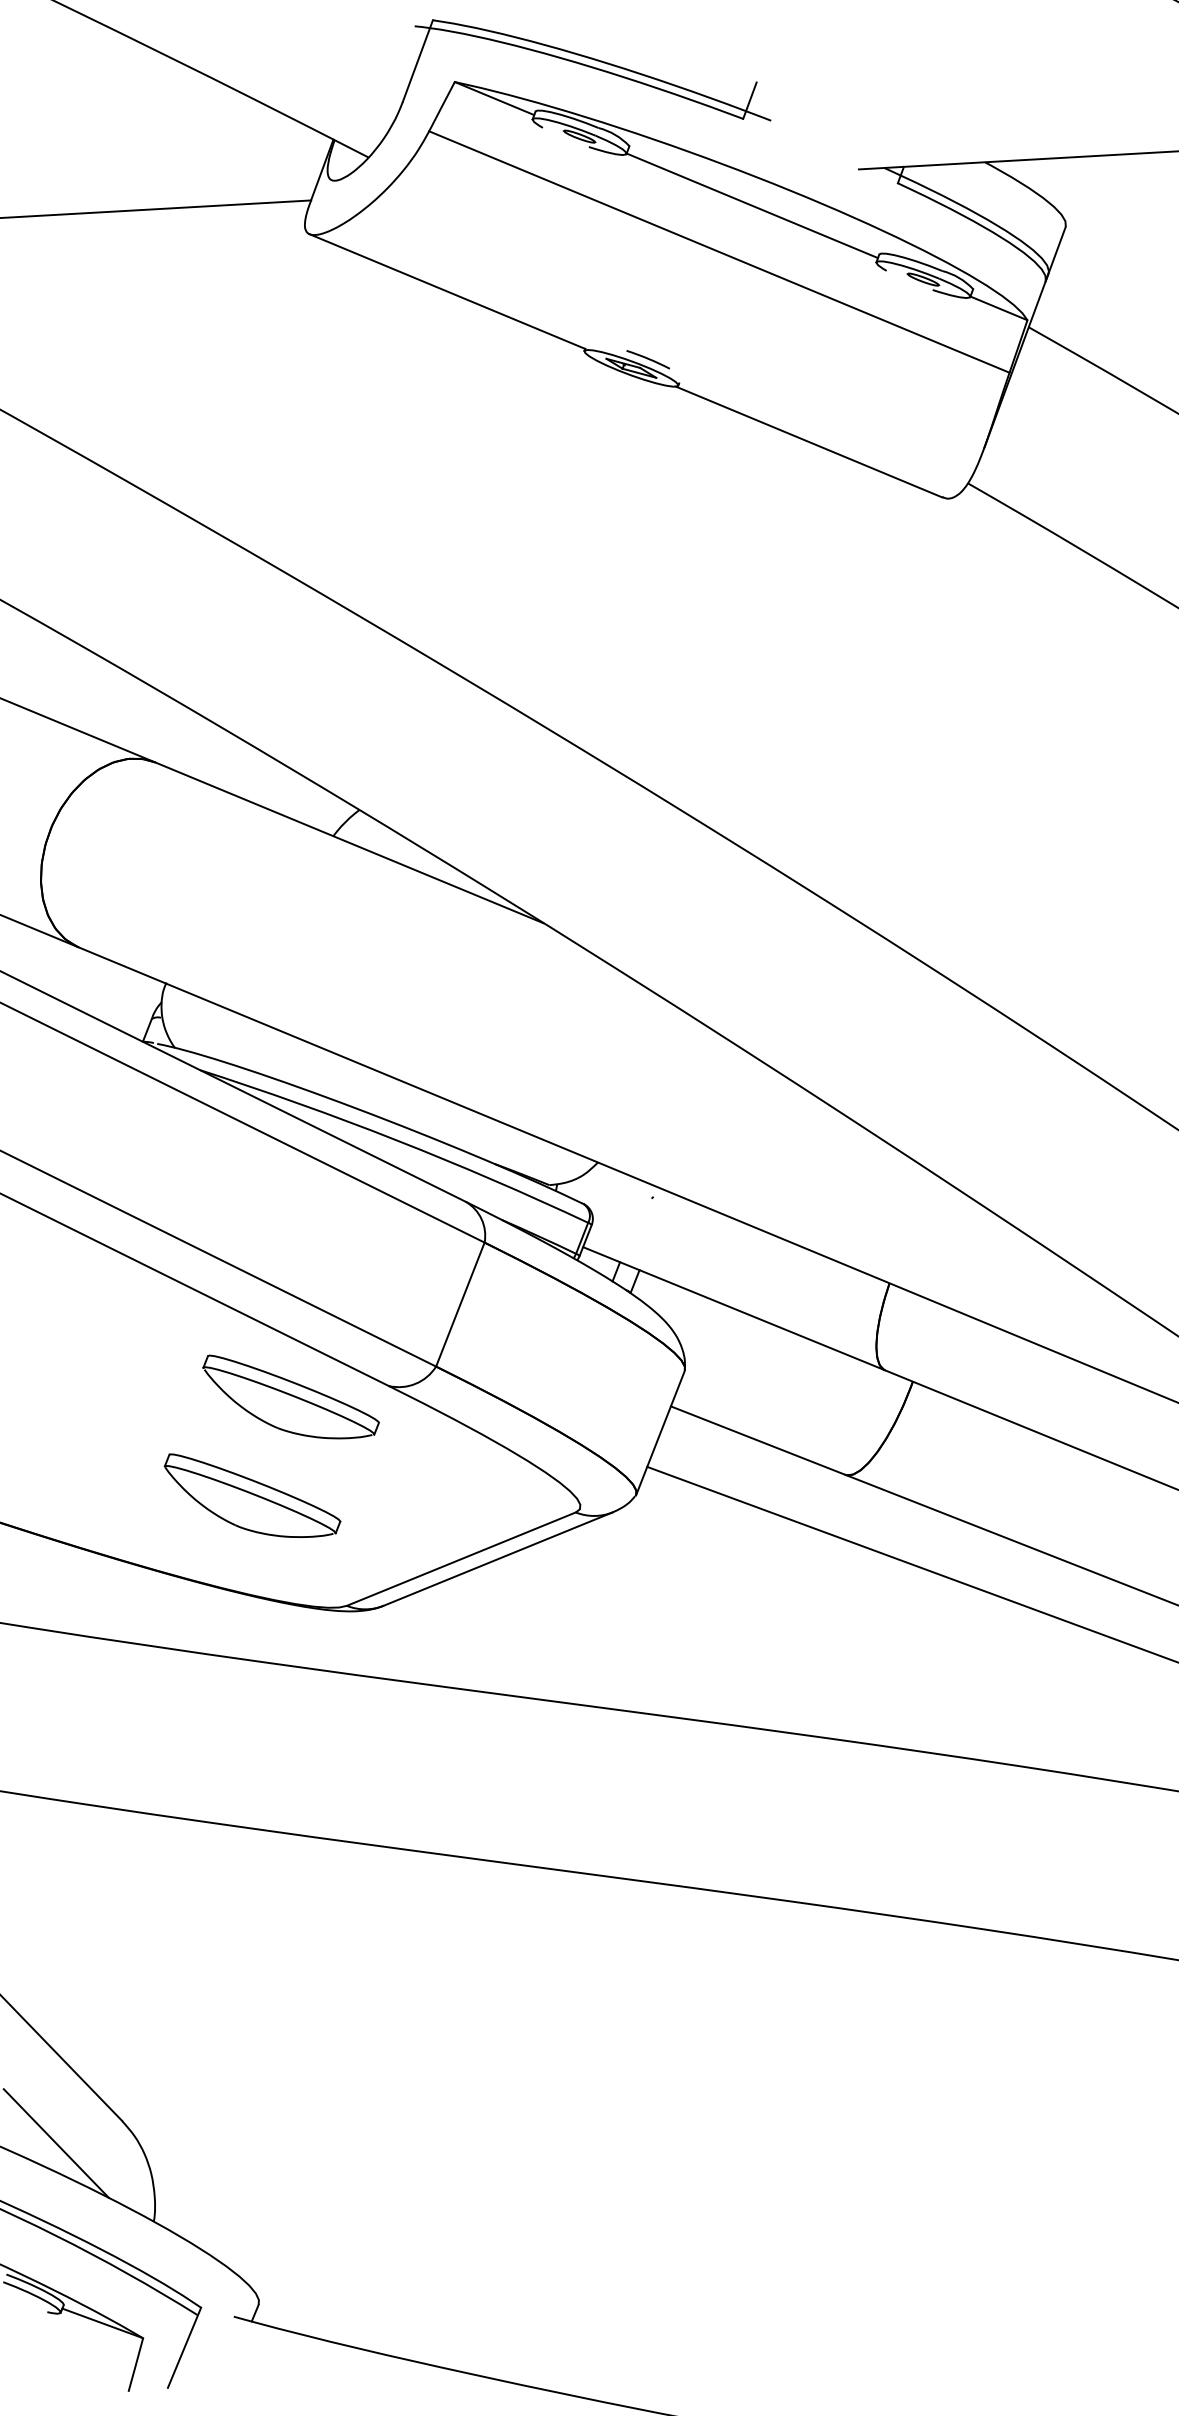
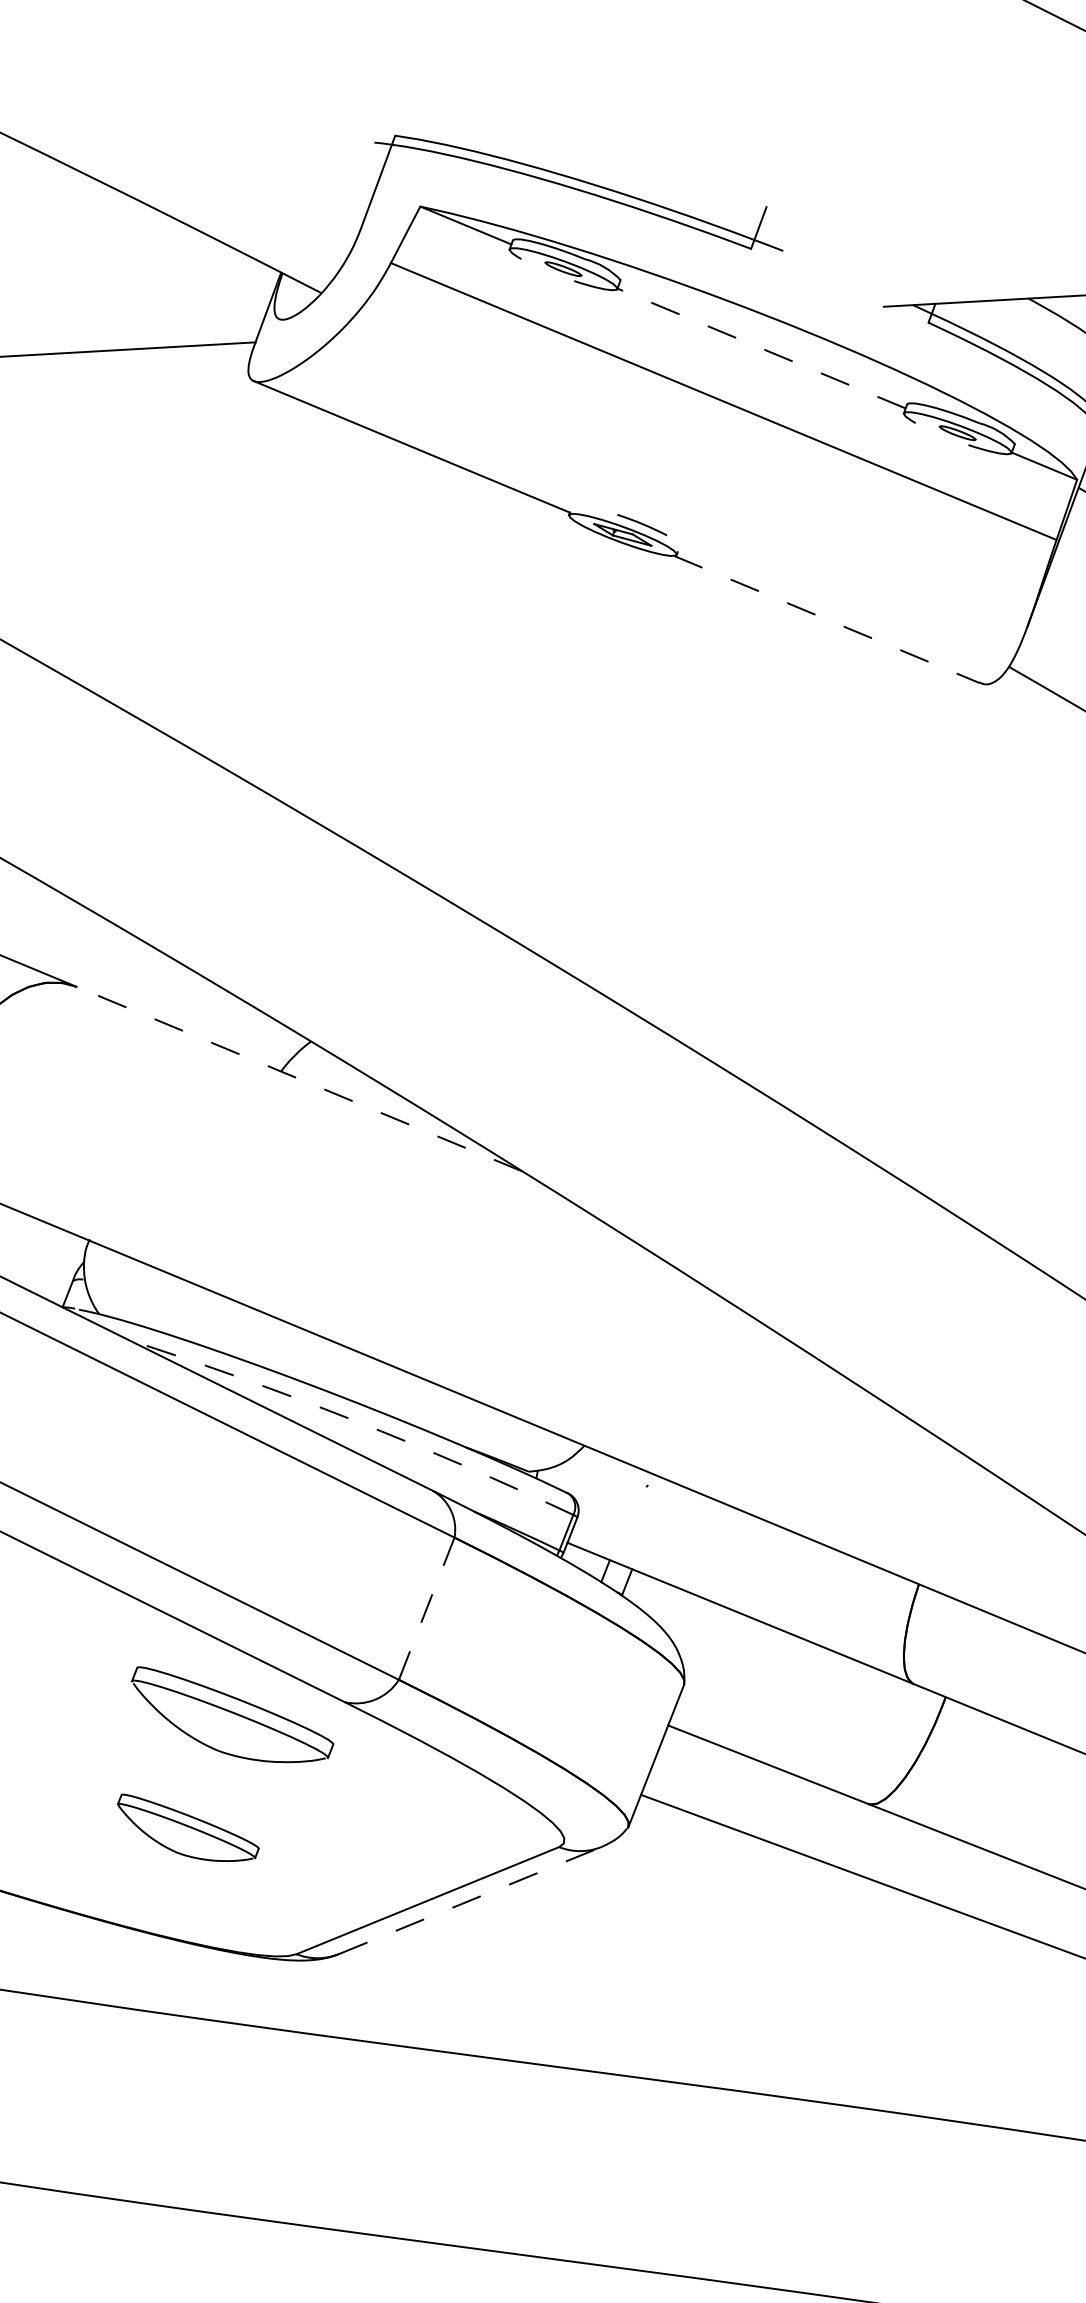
line: (751, 205) -> (760, 348), solid -> dashed
line: (809, 442) -> (827, 619), solid -> dashed
line: (348, 842) -> (298, 1078), solid -> dashed
arc: (396, 1140) -> (353, 1420), solid -> dashed
line: (460, 1304) -> (426, 1608), solid -> dashed
part: (252, 1495) -> (188, 1827), size x0.7
line: (498, 1559) -> (470, 1901), solid -> dashed

